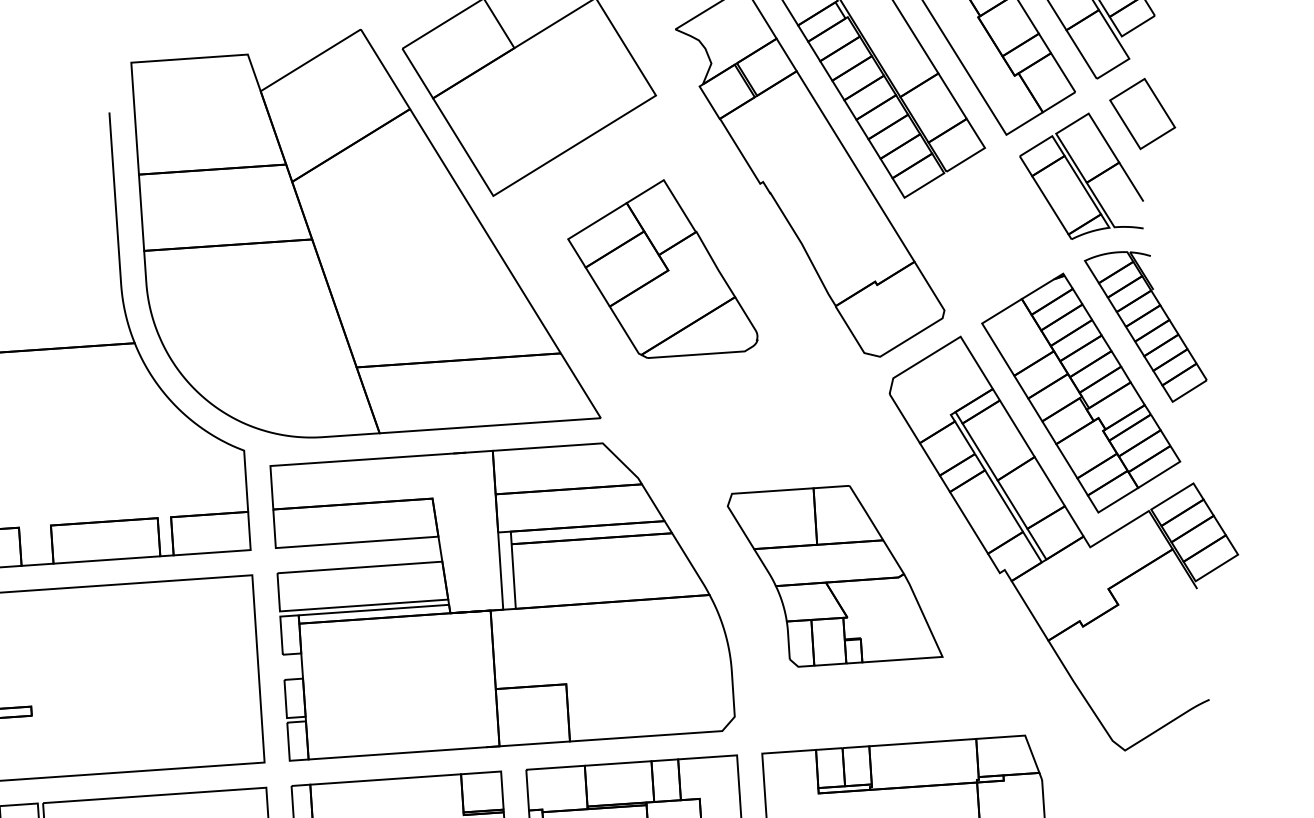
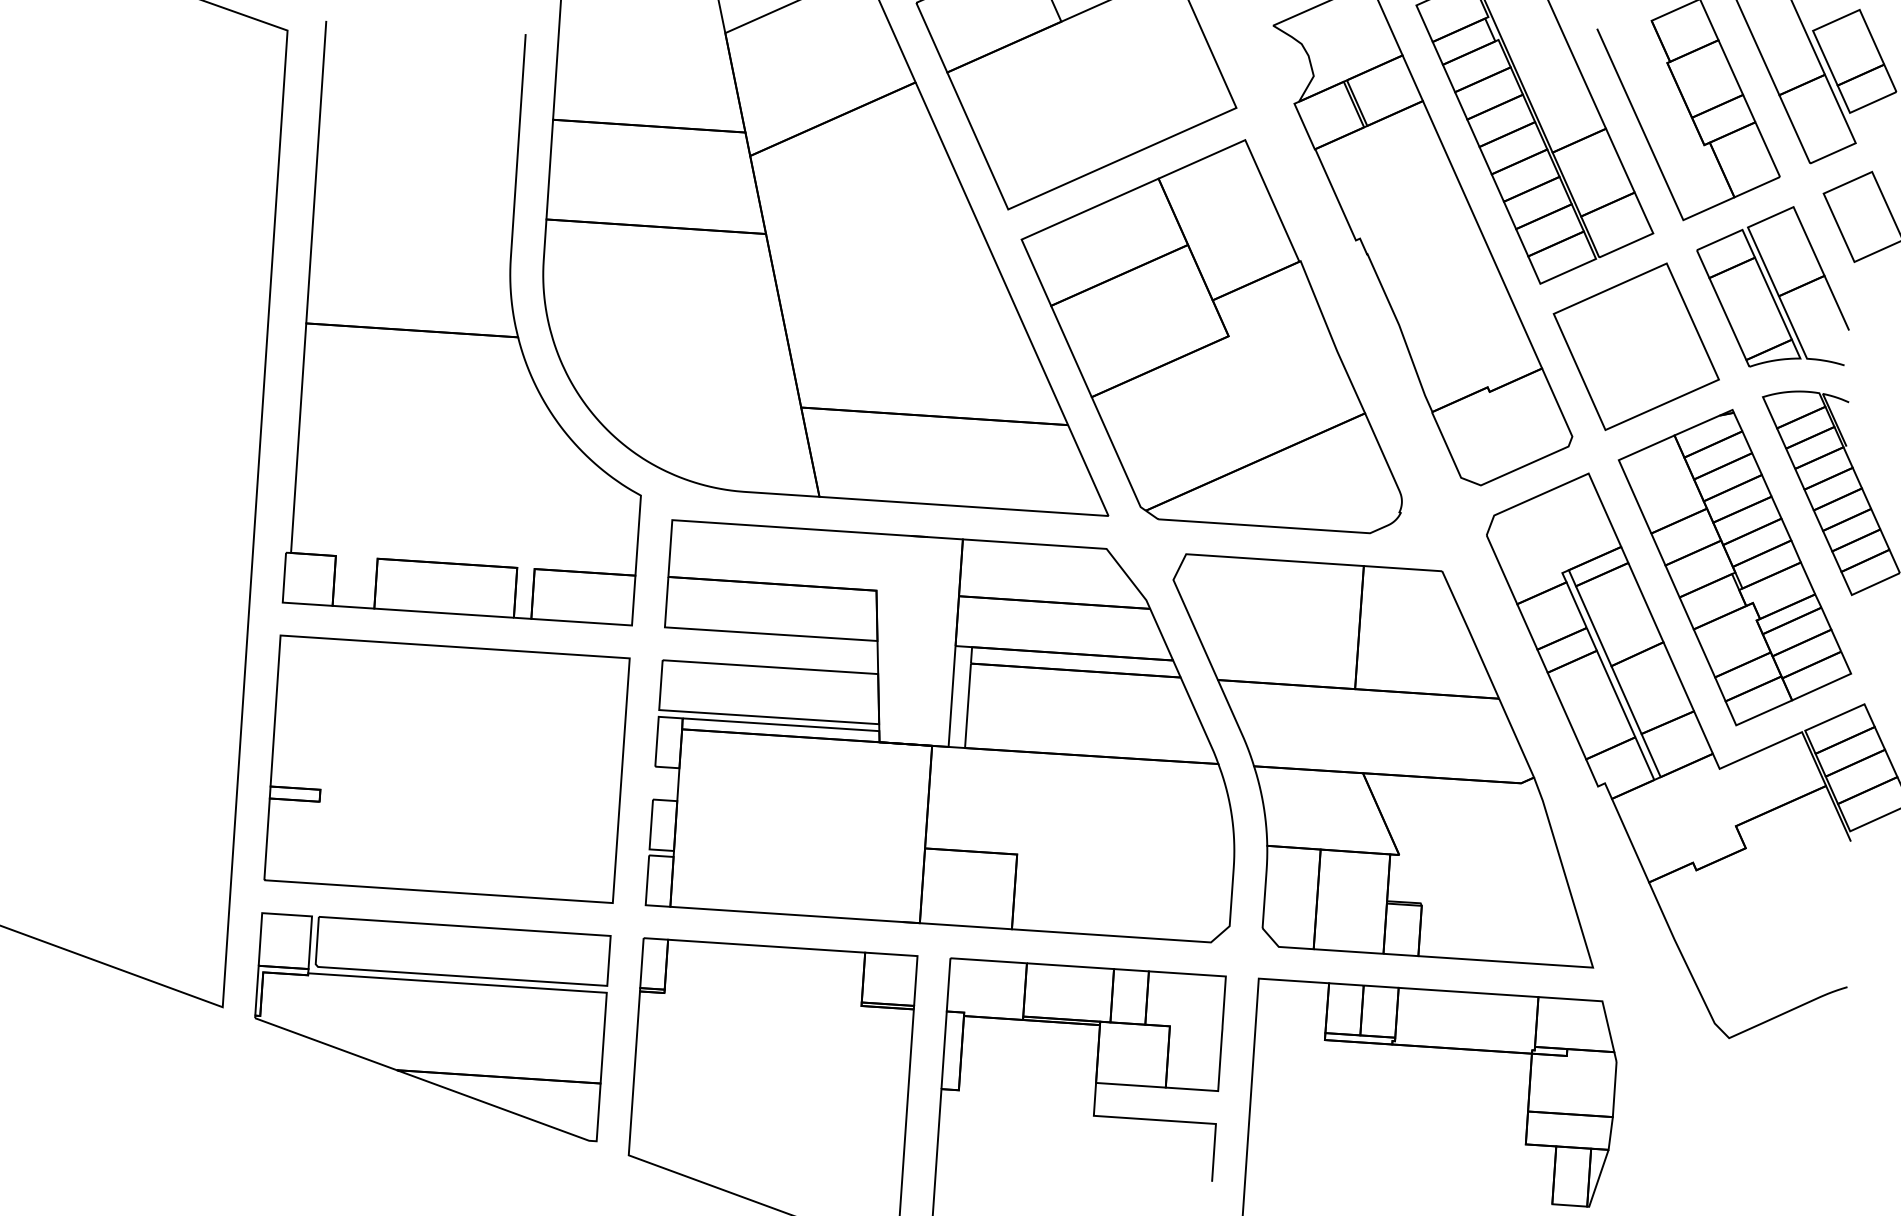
part: (983, 235) -> (1635, 346), added
part: (660, 271) -> (1211, 336), size x1.67
part: (834, 575) -> (1383, 760), size x1.67

